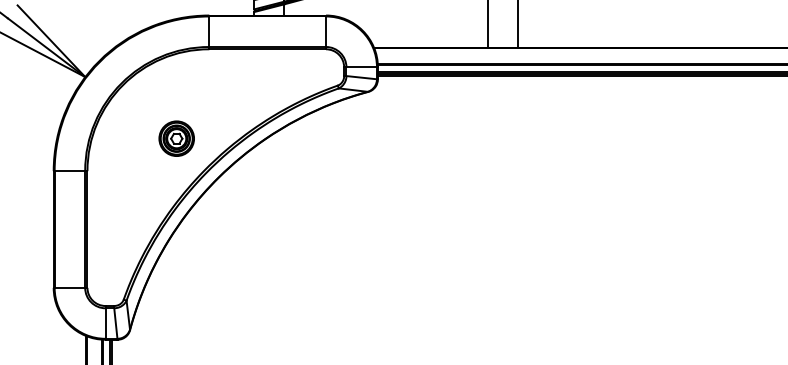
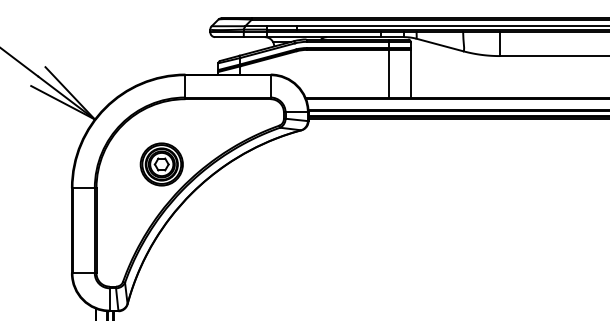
part: (176, 138) -> (161, 164), size x1.67

